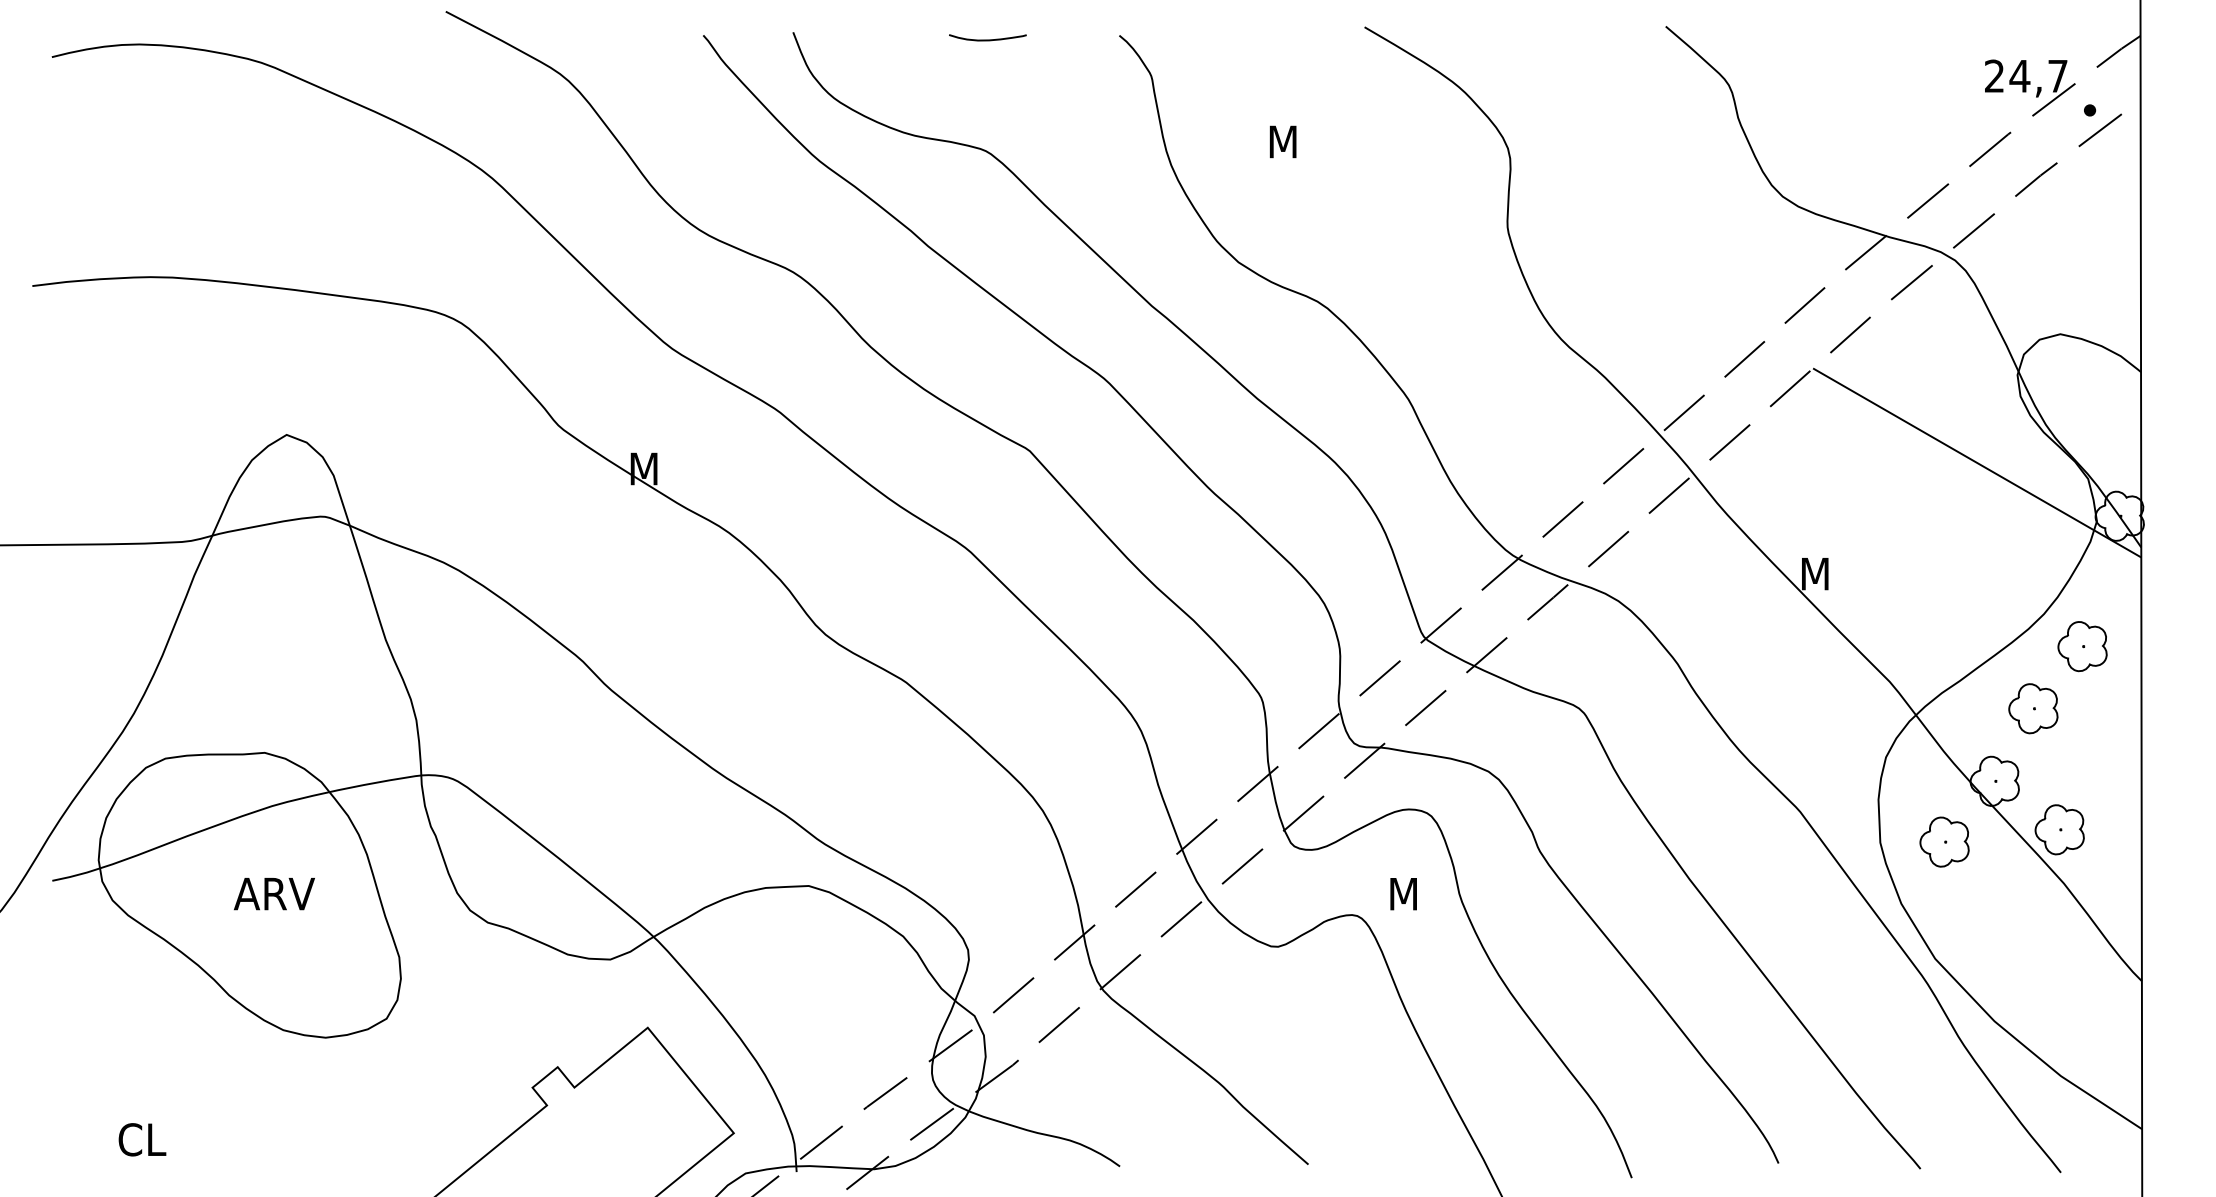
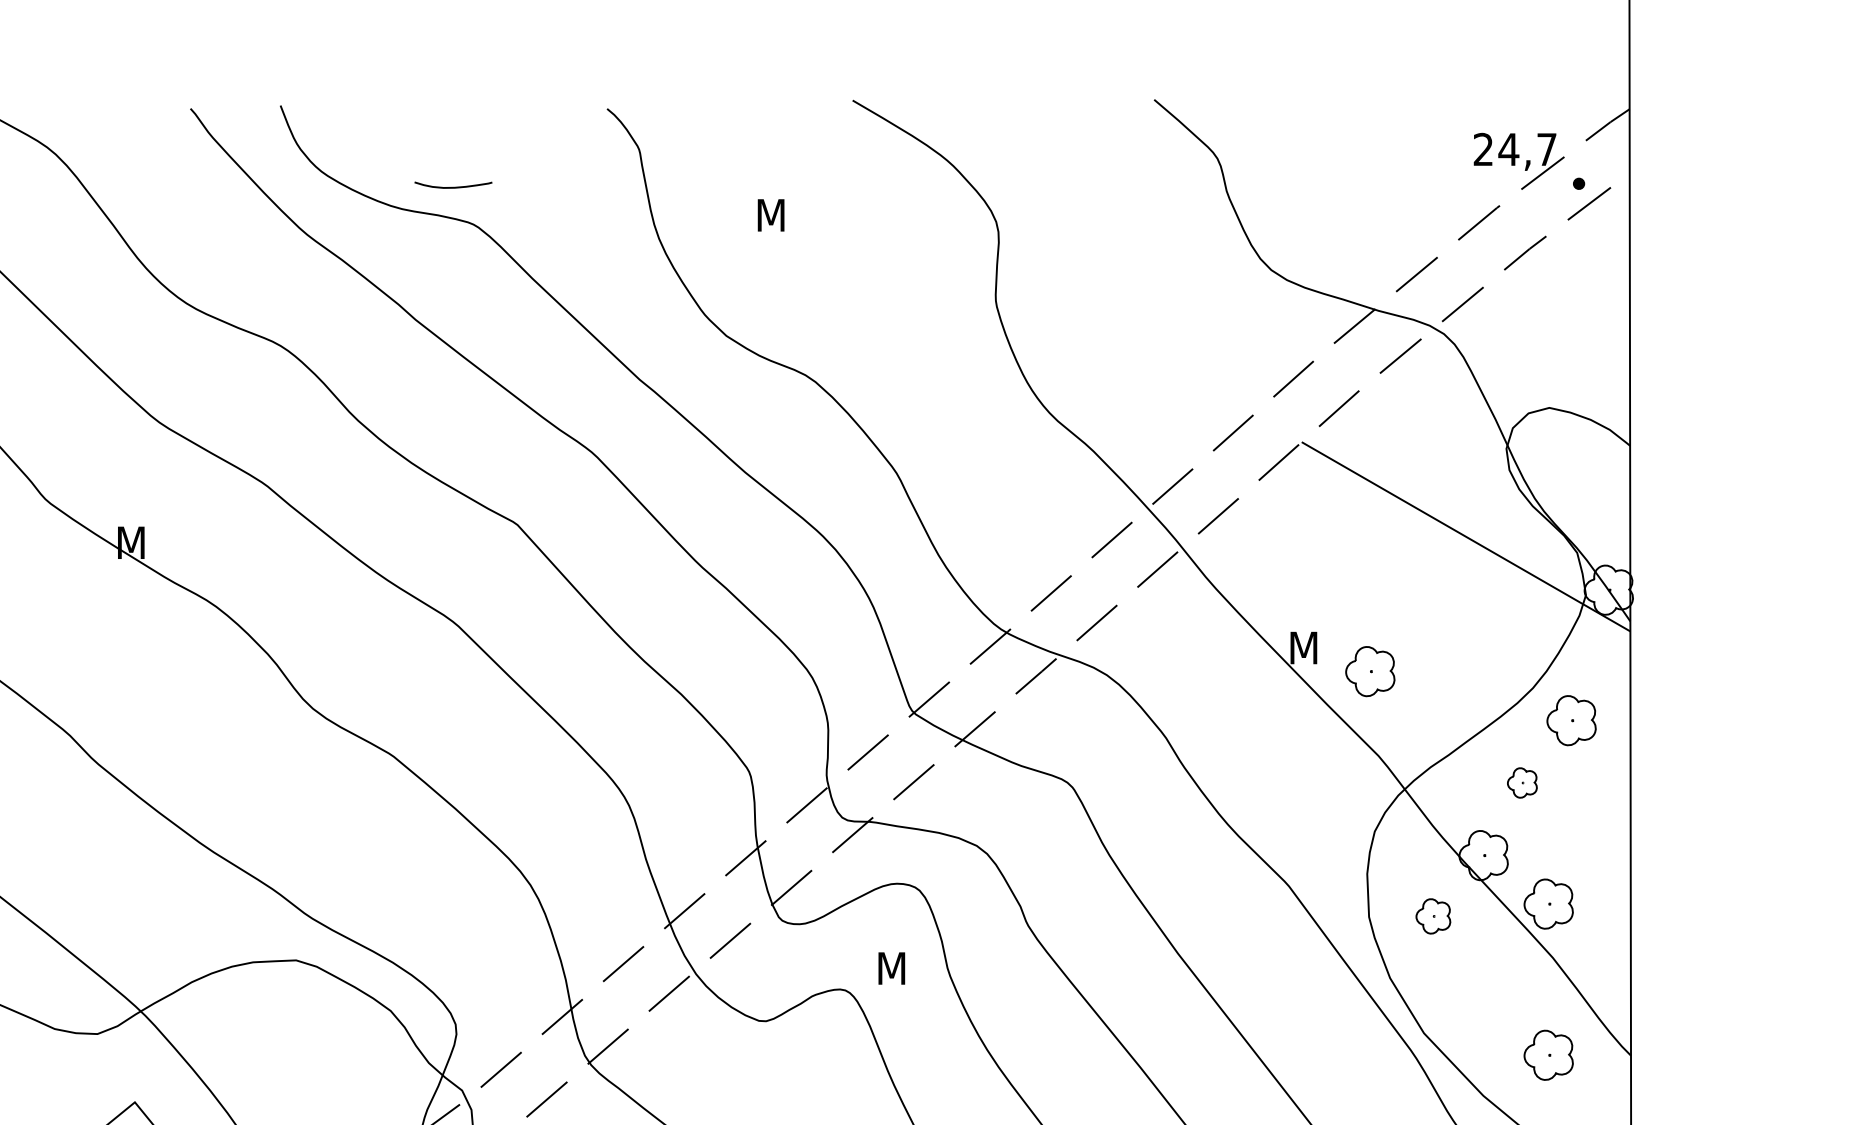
curve: (987, 39) -> (453, 186), moved
part: (1881, 597) -> (1370, 671), added
part: (2033, 708) -> (1522, 782), size x0.6
part: (1944, 841) -> (1433, 915), size x0.7
part: (2059, 980) -> (1548, 1055), added

